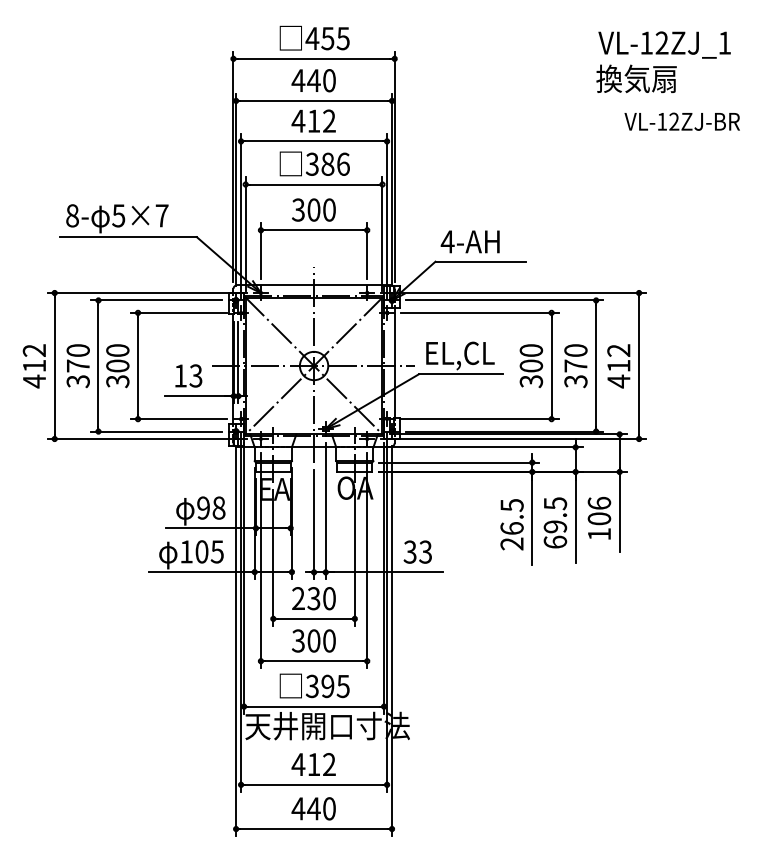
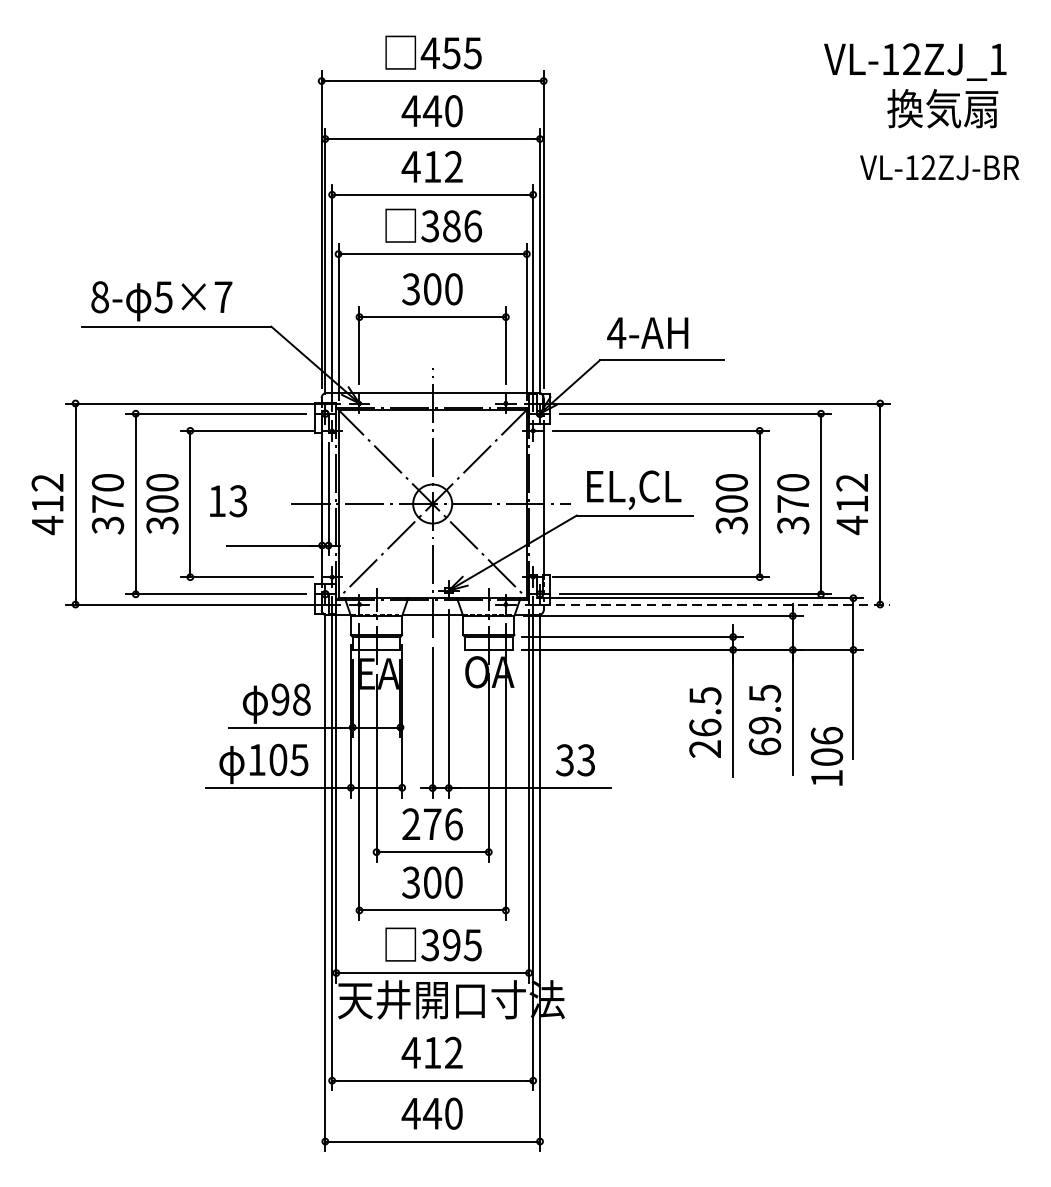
text: (636, 78) -> (942, 108), moved
text: (188, 375) -> (228, 500), moved
line: (514, 439) -> (708, 605), solid -> dashed
text: (599, 517) -> (827, 755), moved
text: (321, 598) -> (442, 824), 230 -> 276

